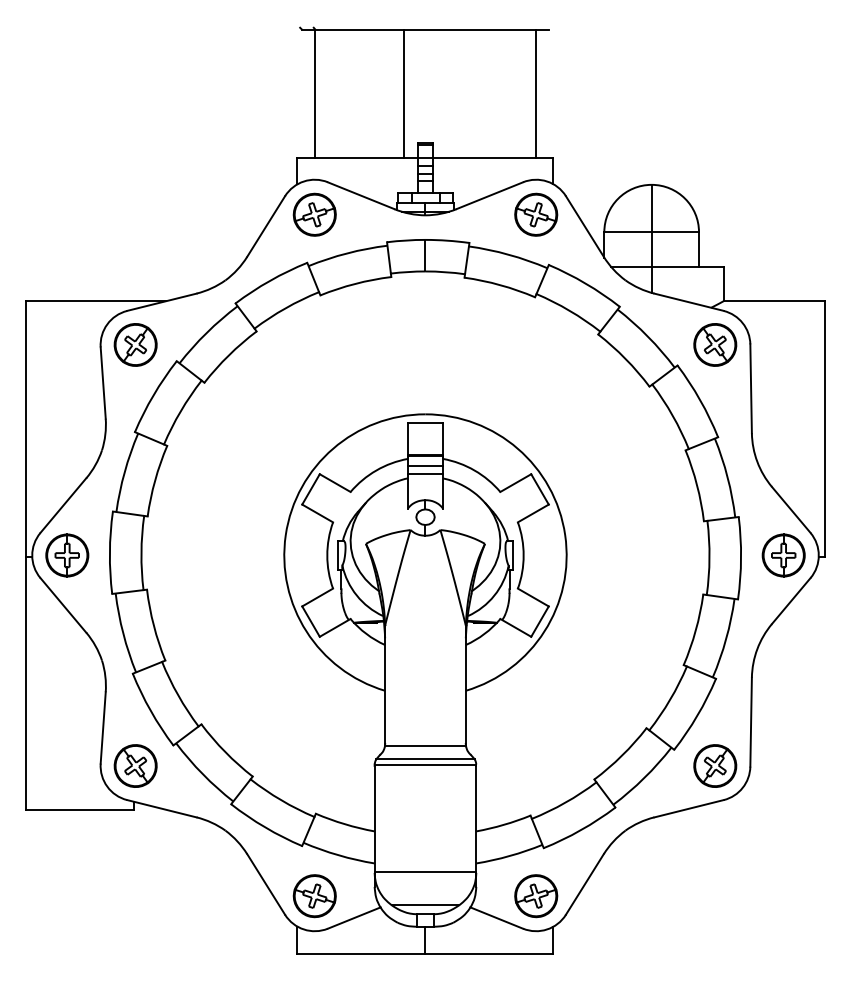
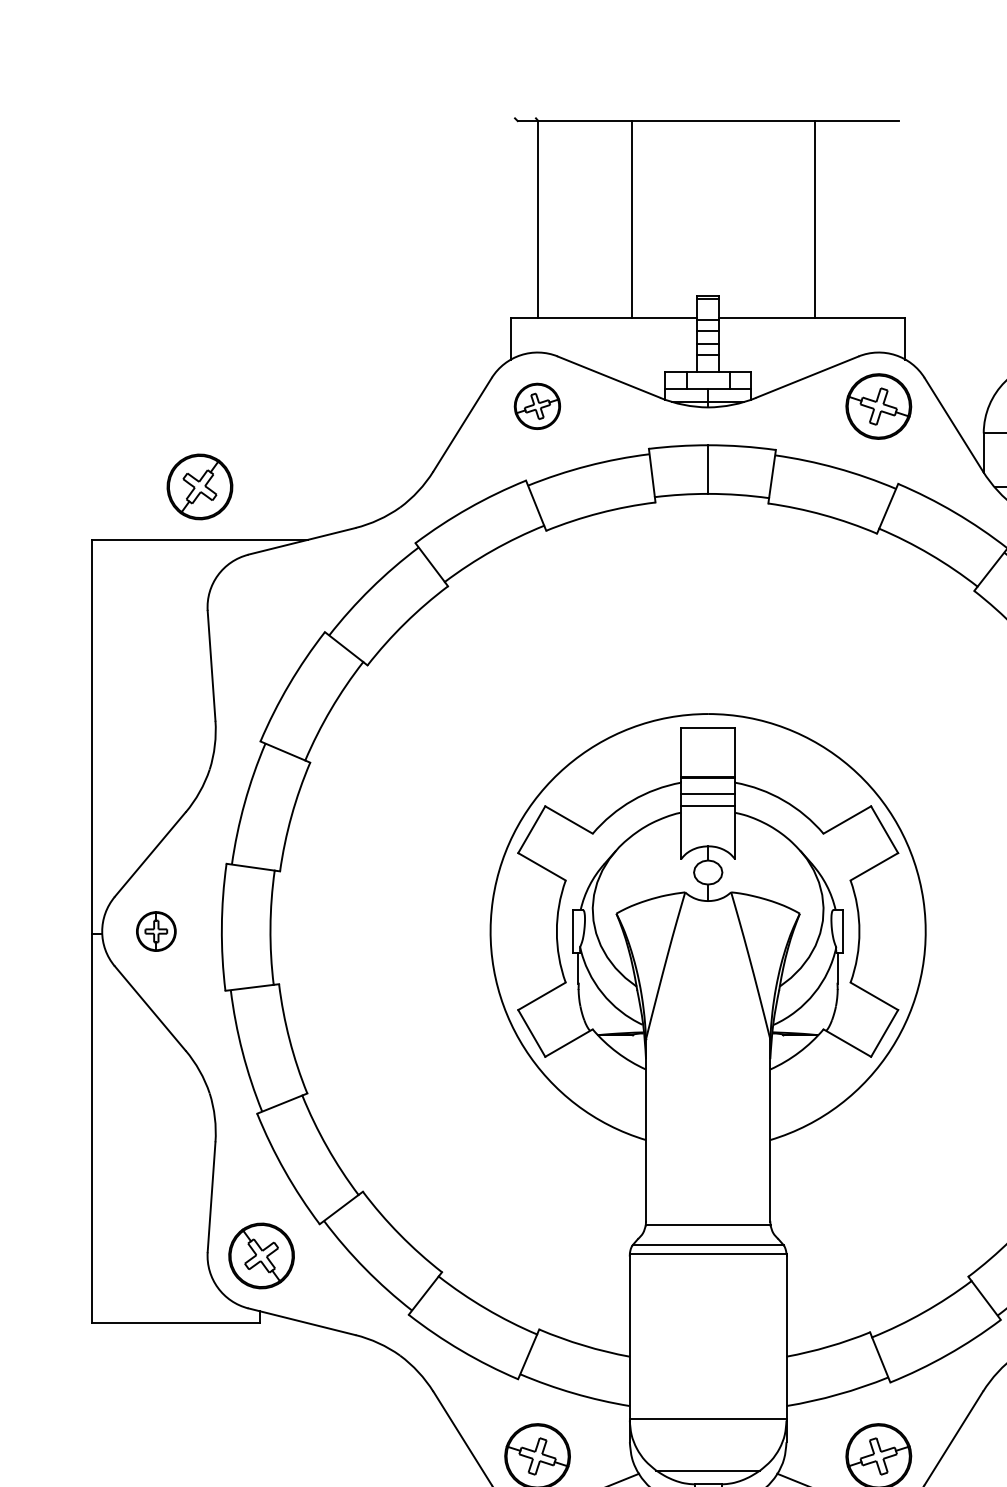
line: (403, 93) -> (631, 219), moved
line: (535, 93) -> (814, 219), moved
part: (314, 214) -> (537, 406), size x0.7
part: (135, 344) -> (199, 486), moved
part: (67, 555) -> (156, 931), size x0.6

